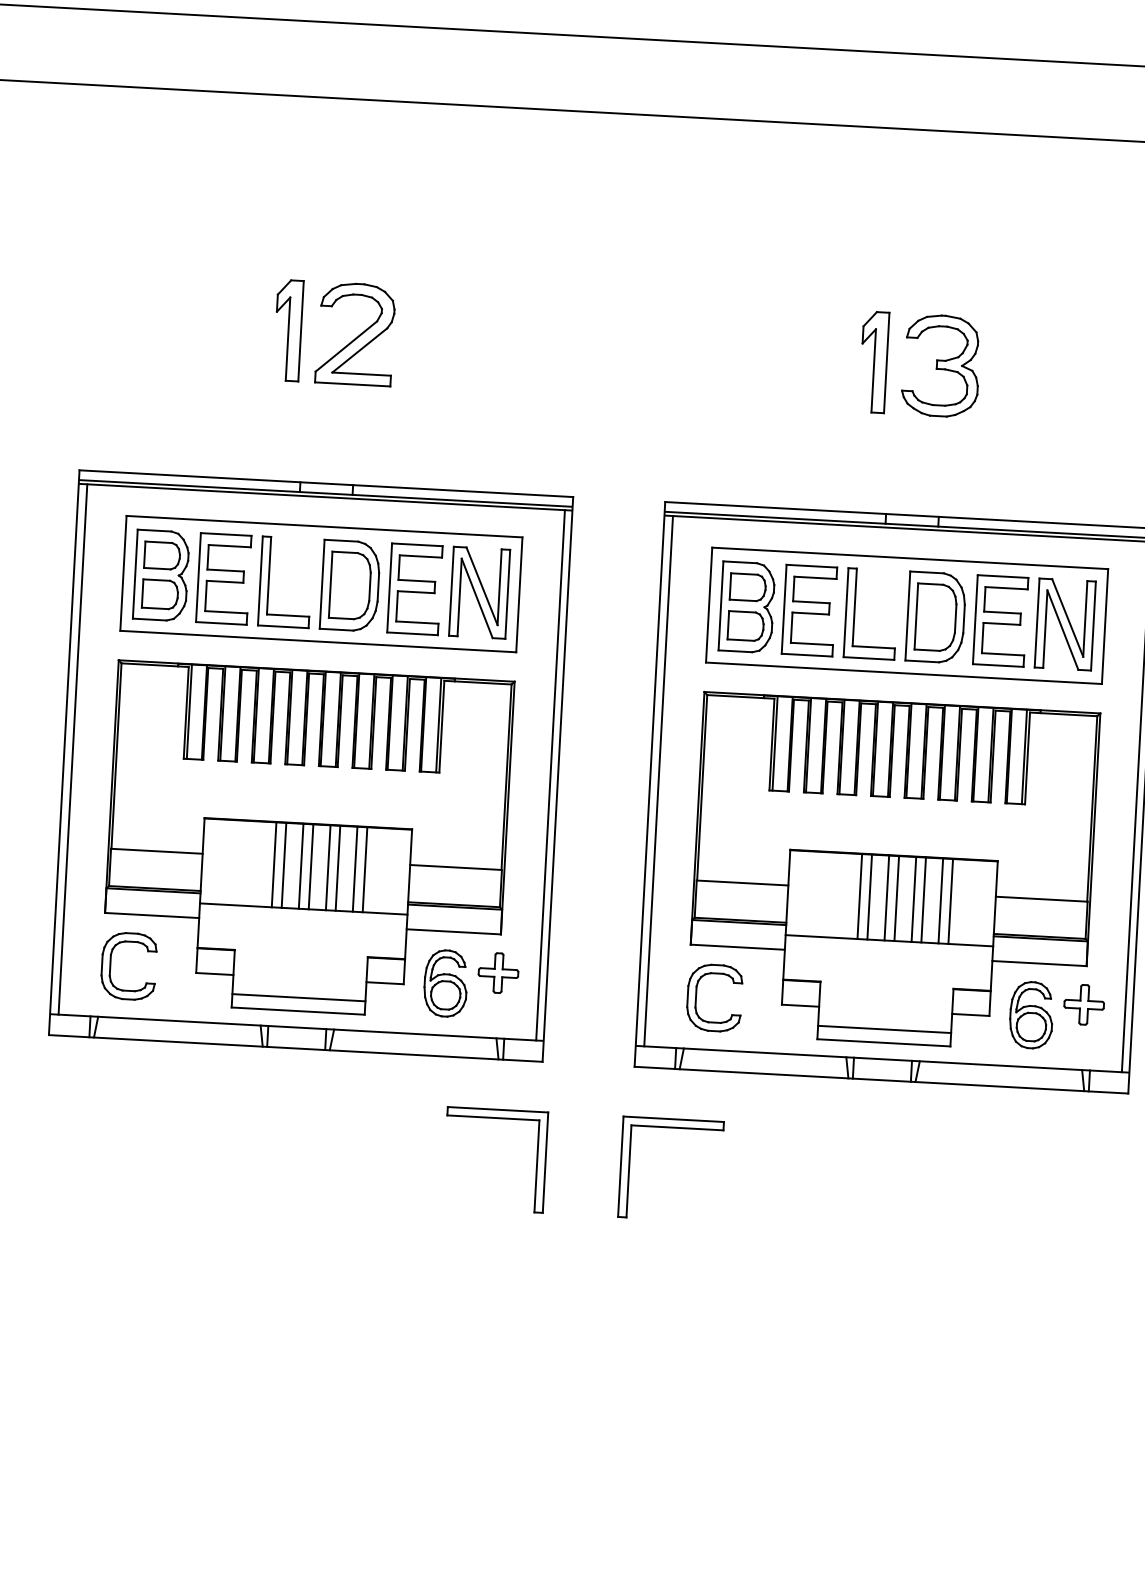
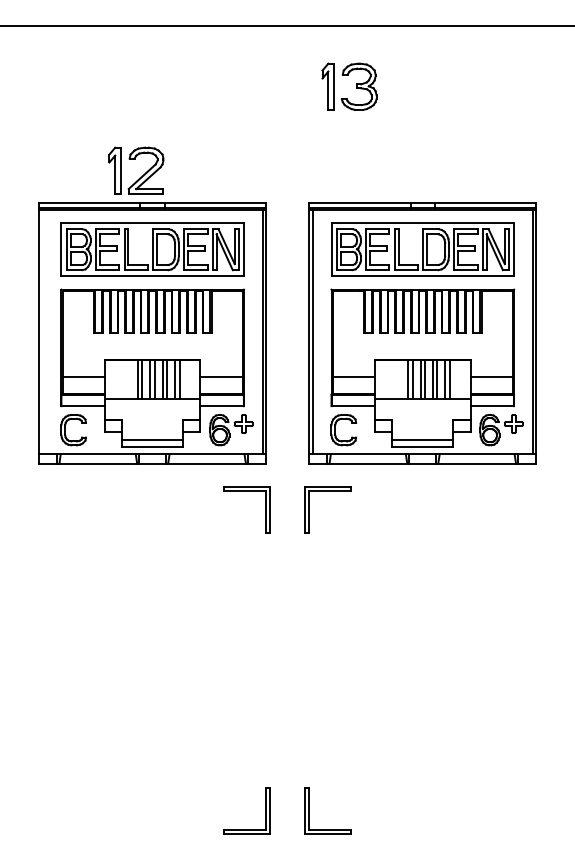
part: (340, 347) -> (139, 177), moved
part: (935, 364) -> (356, 86), moved
line: (72, 748) -> (42, 331), removed

